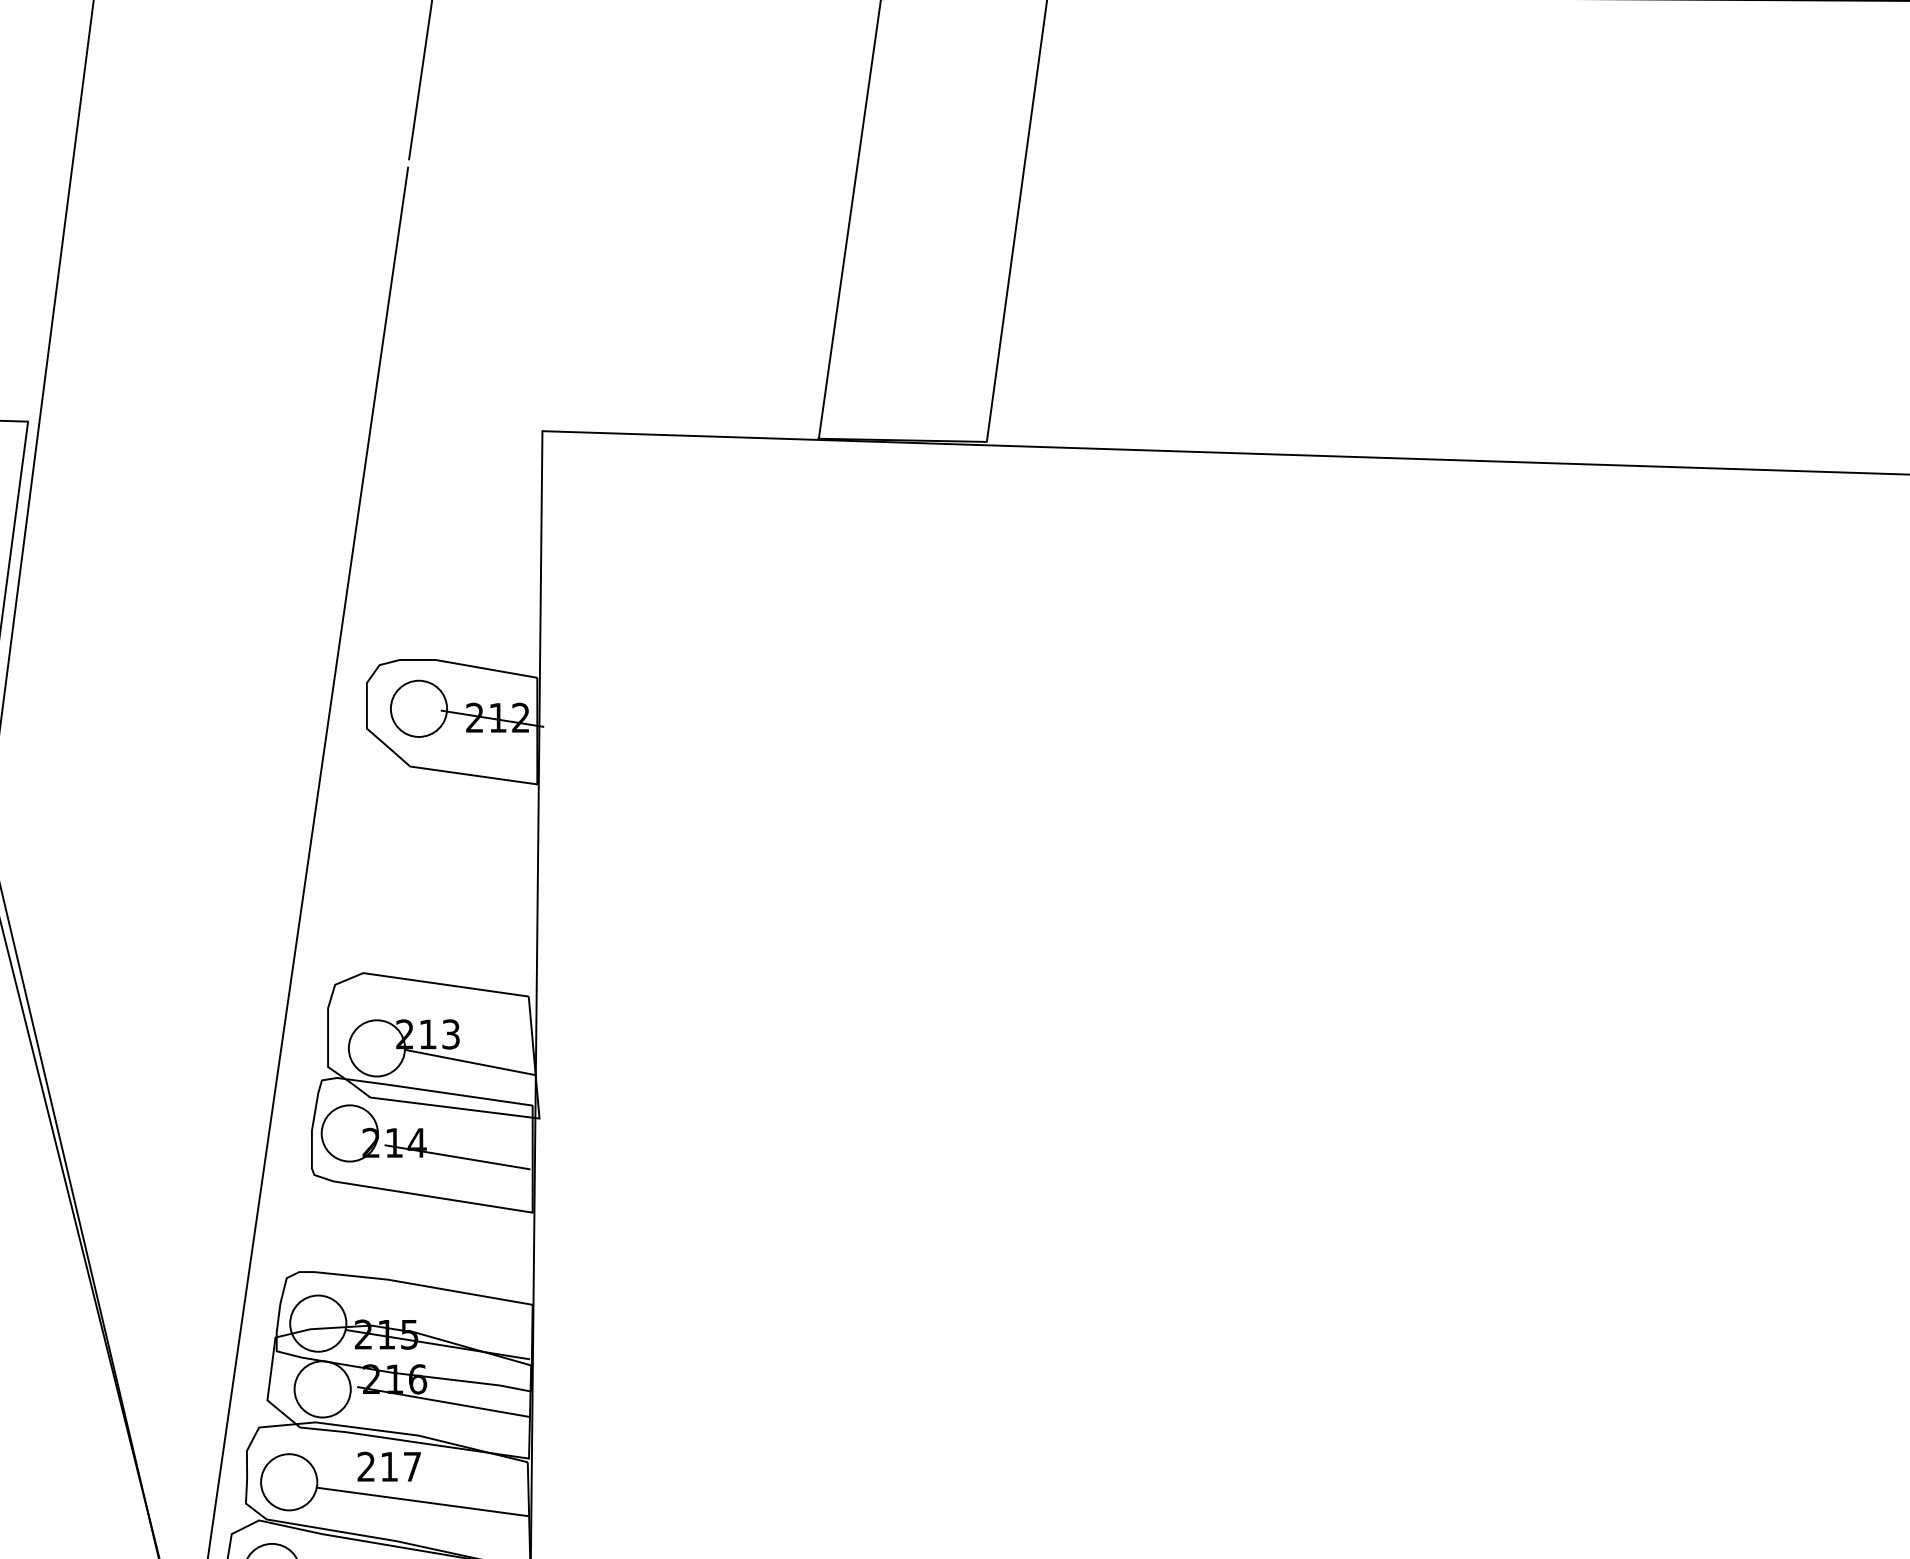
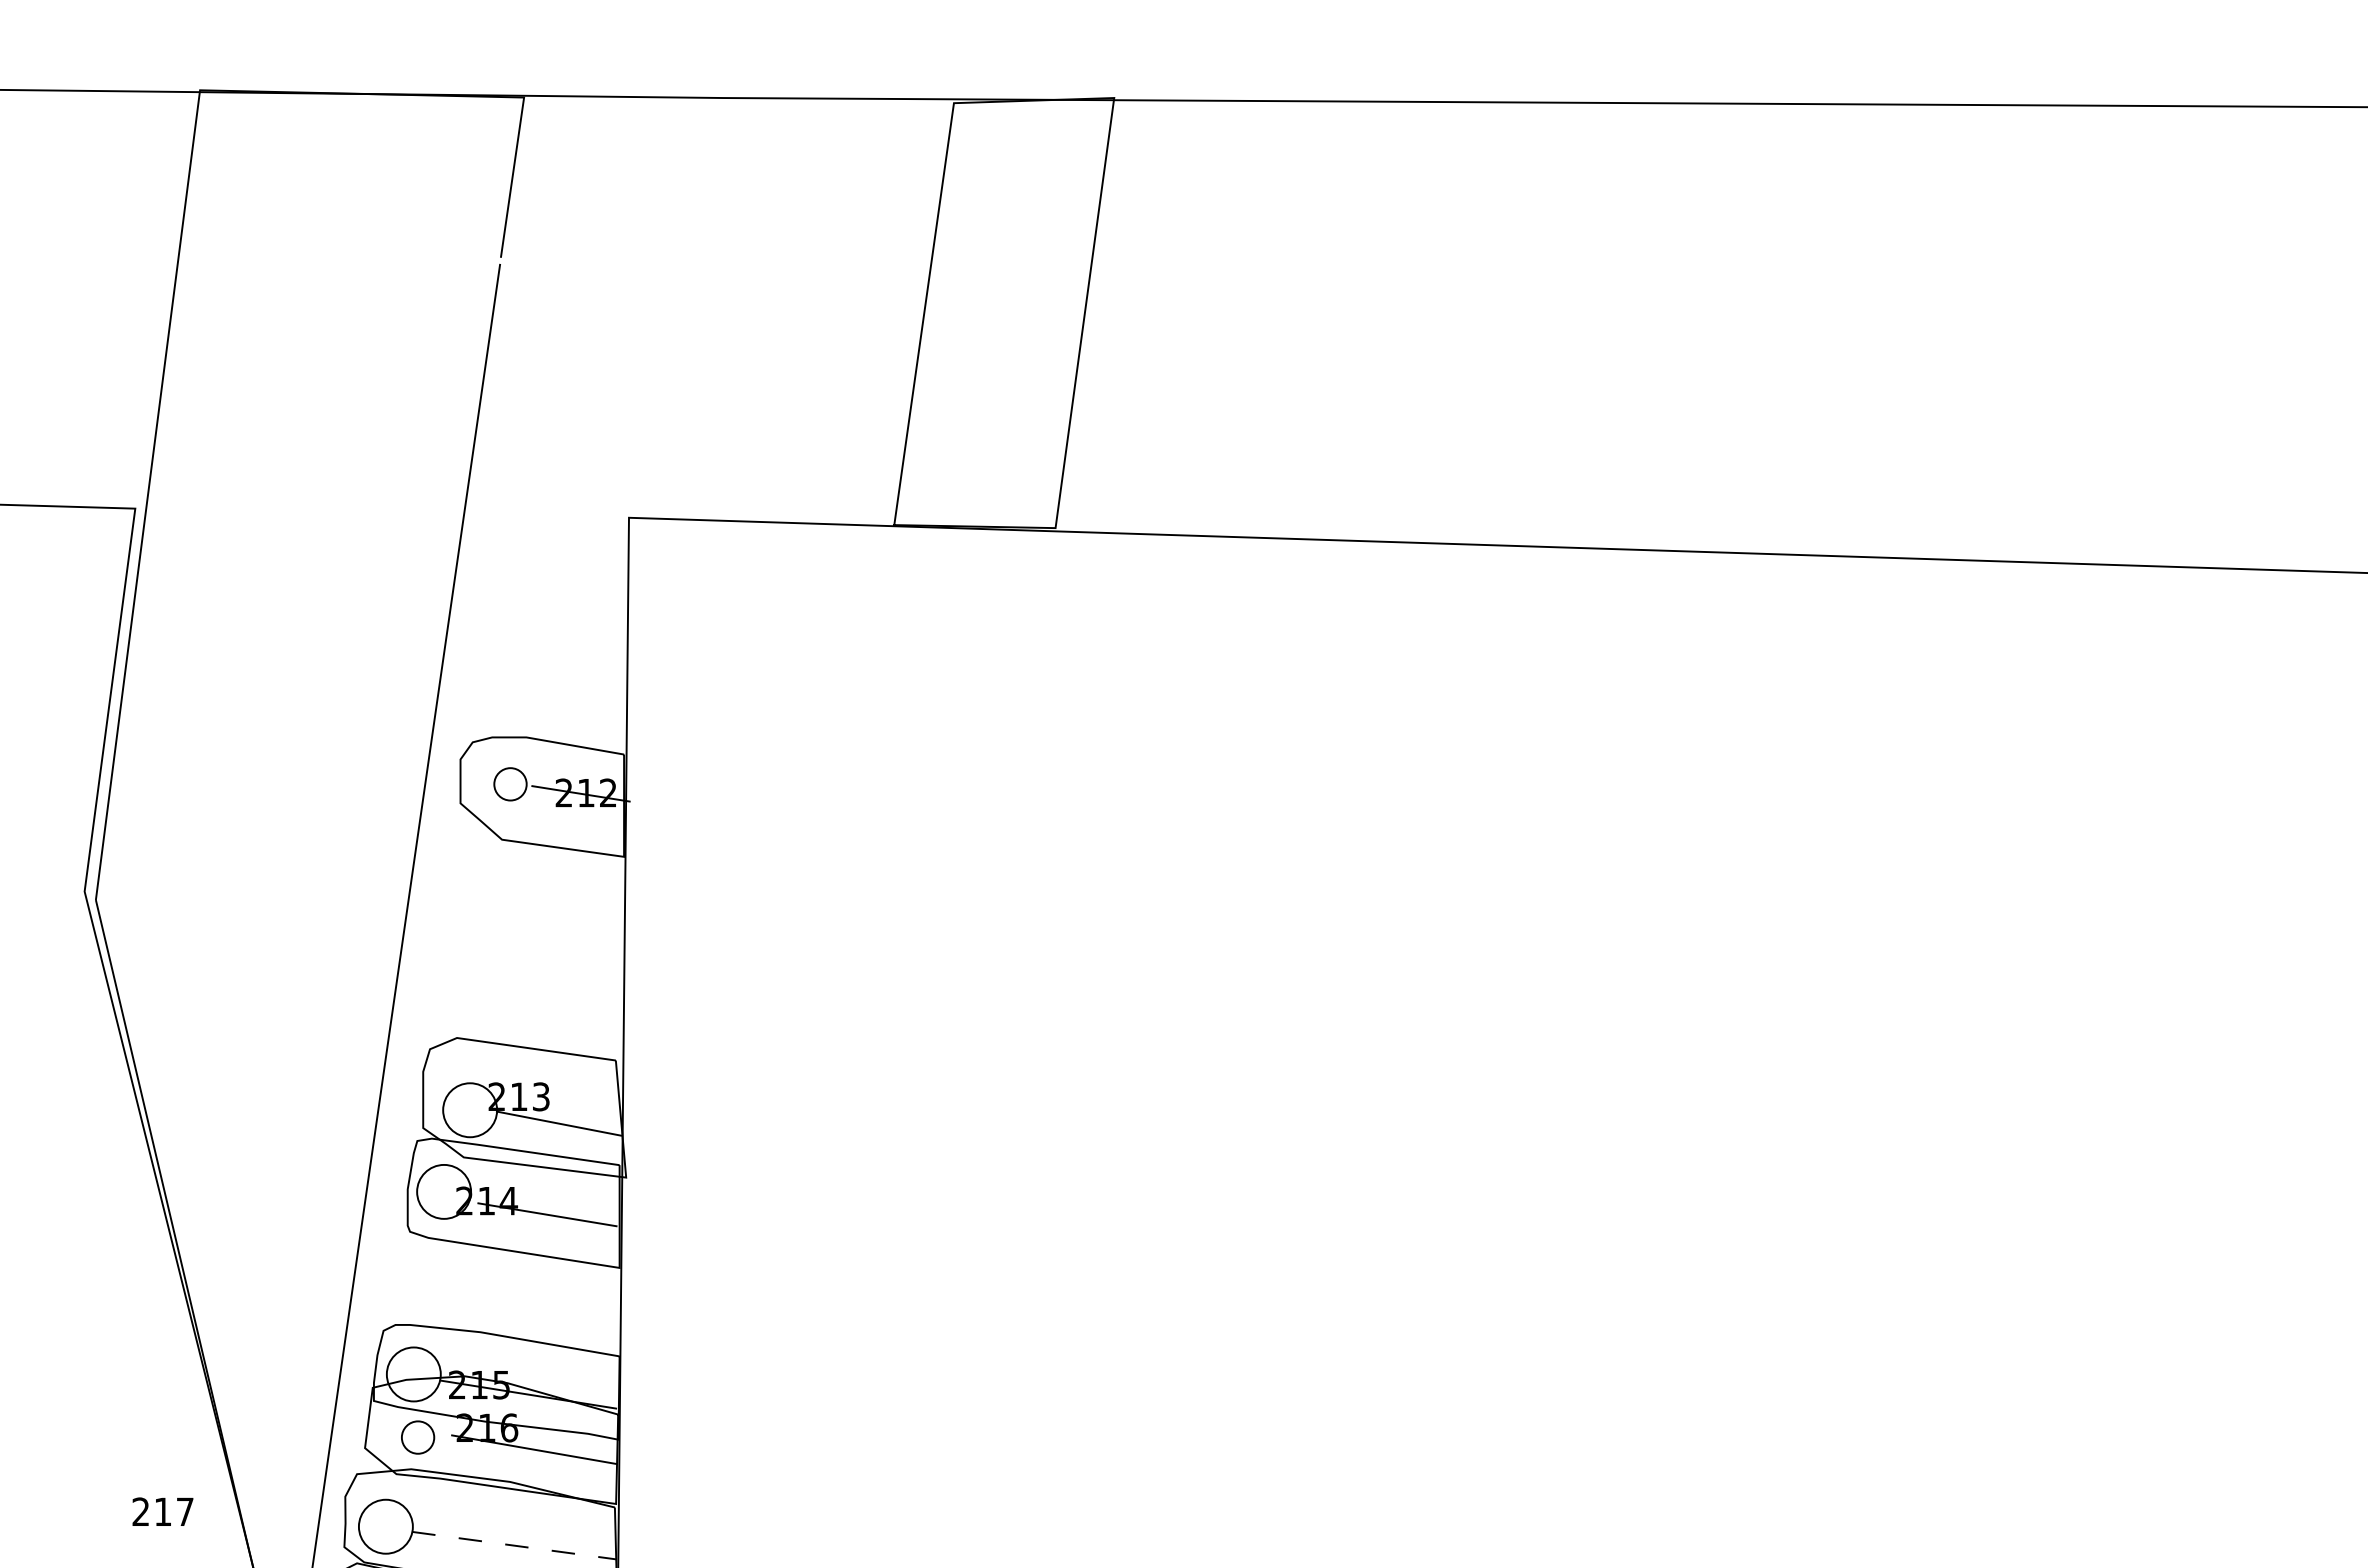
circle: (418, 709) -> (510, 784), size x0.6
circle: (323, 1389) -> (418, 1437), size x0.6
text: (388, 1466) -> (162, 1511), moved
line: (423, 1501) -> (514, 1545), solid -> dashed

